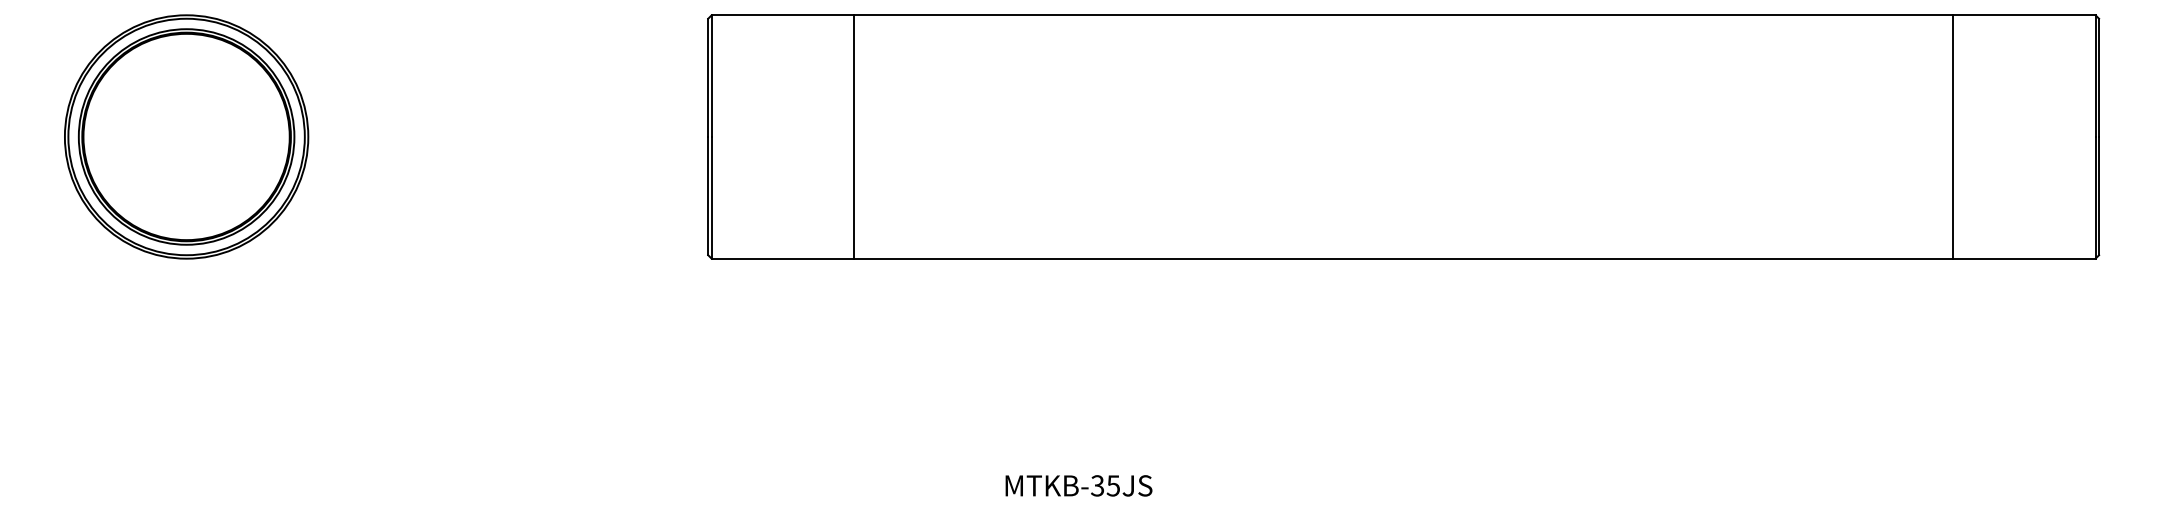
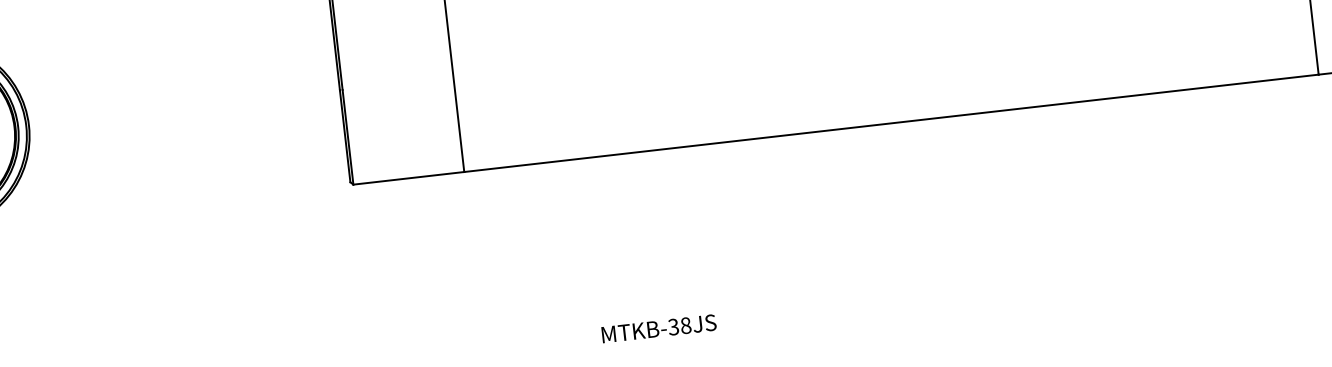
text: (1113, 485) -> (685, 325), MTKB-35JS -> MTKB-38JS

